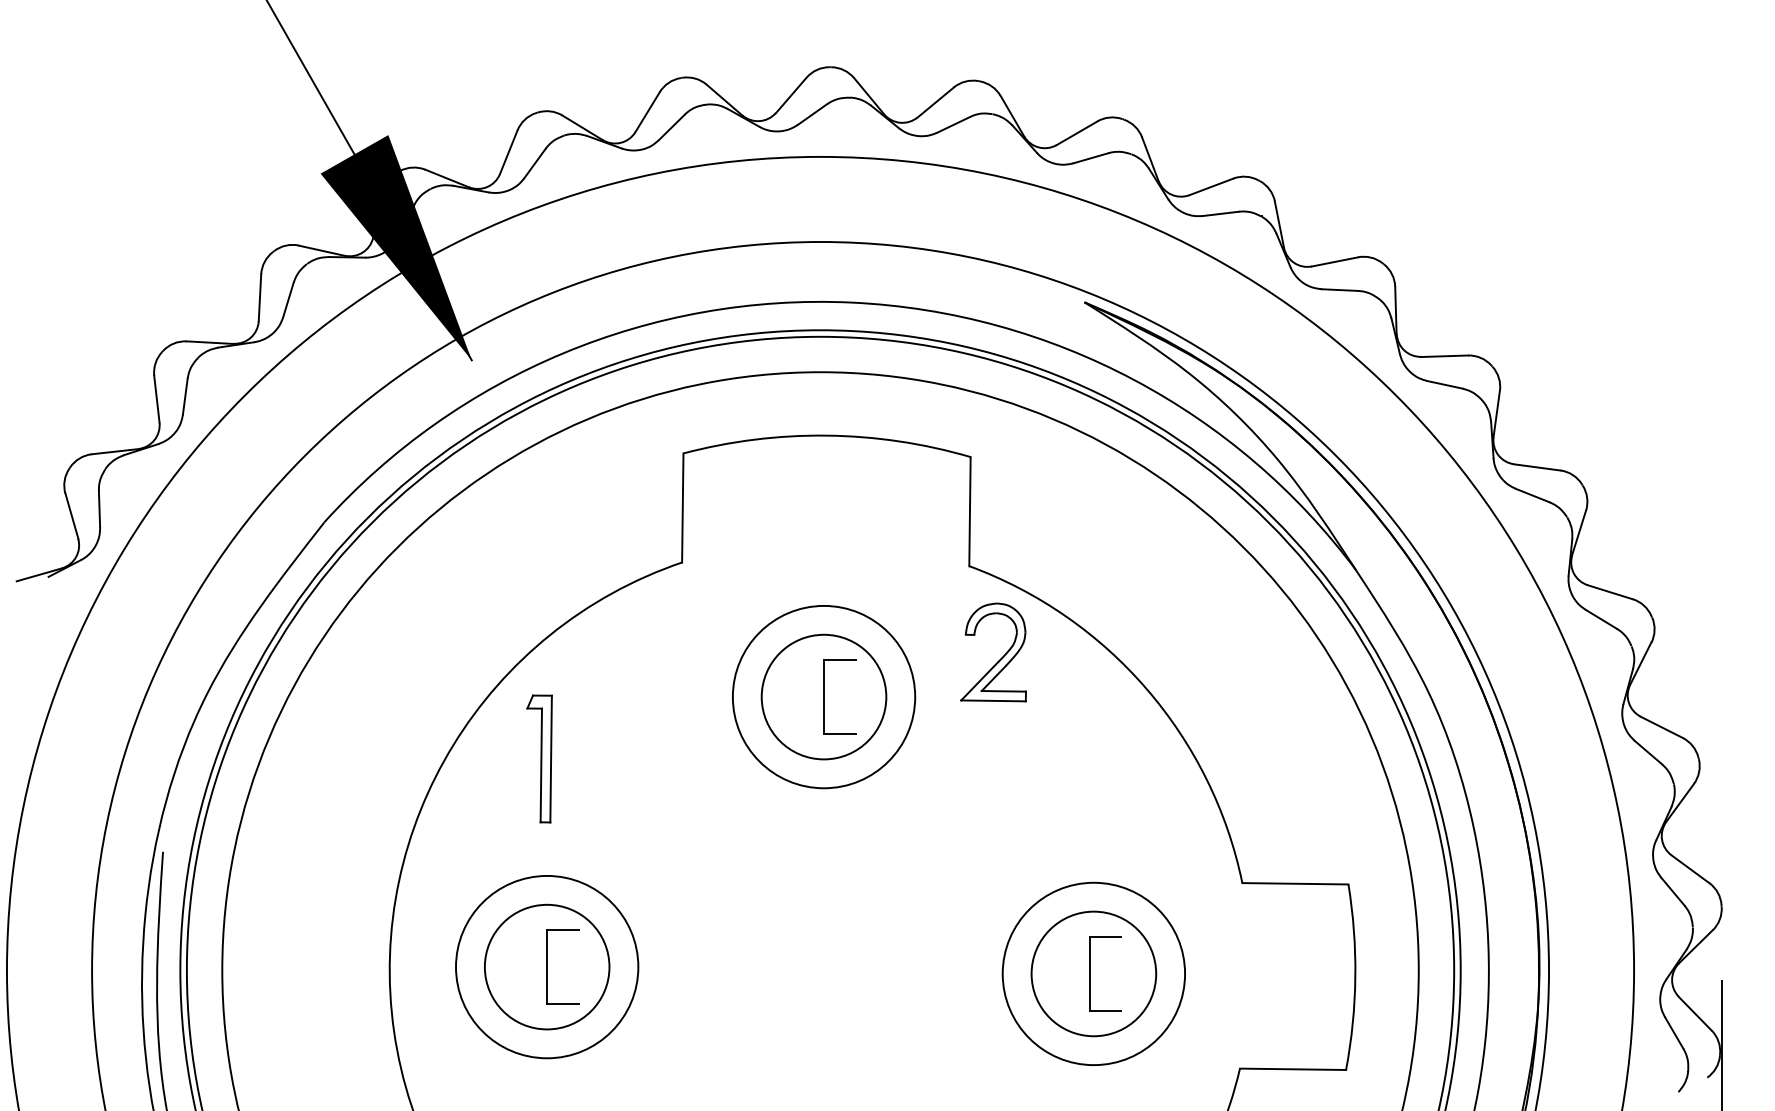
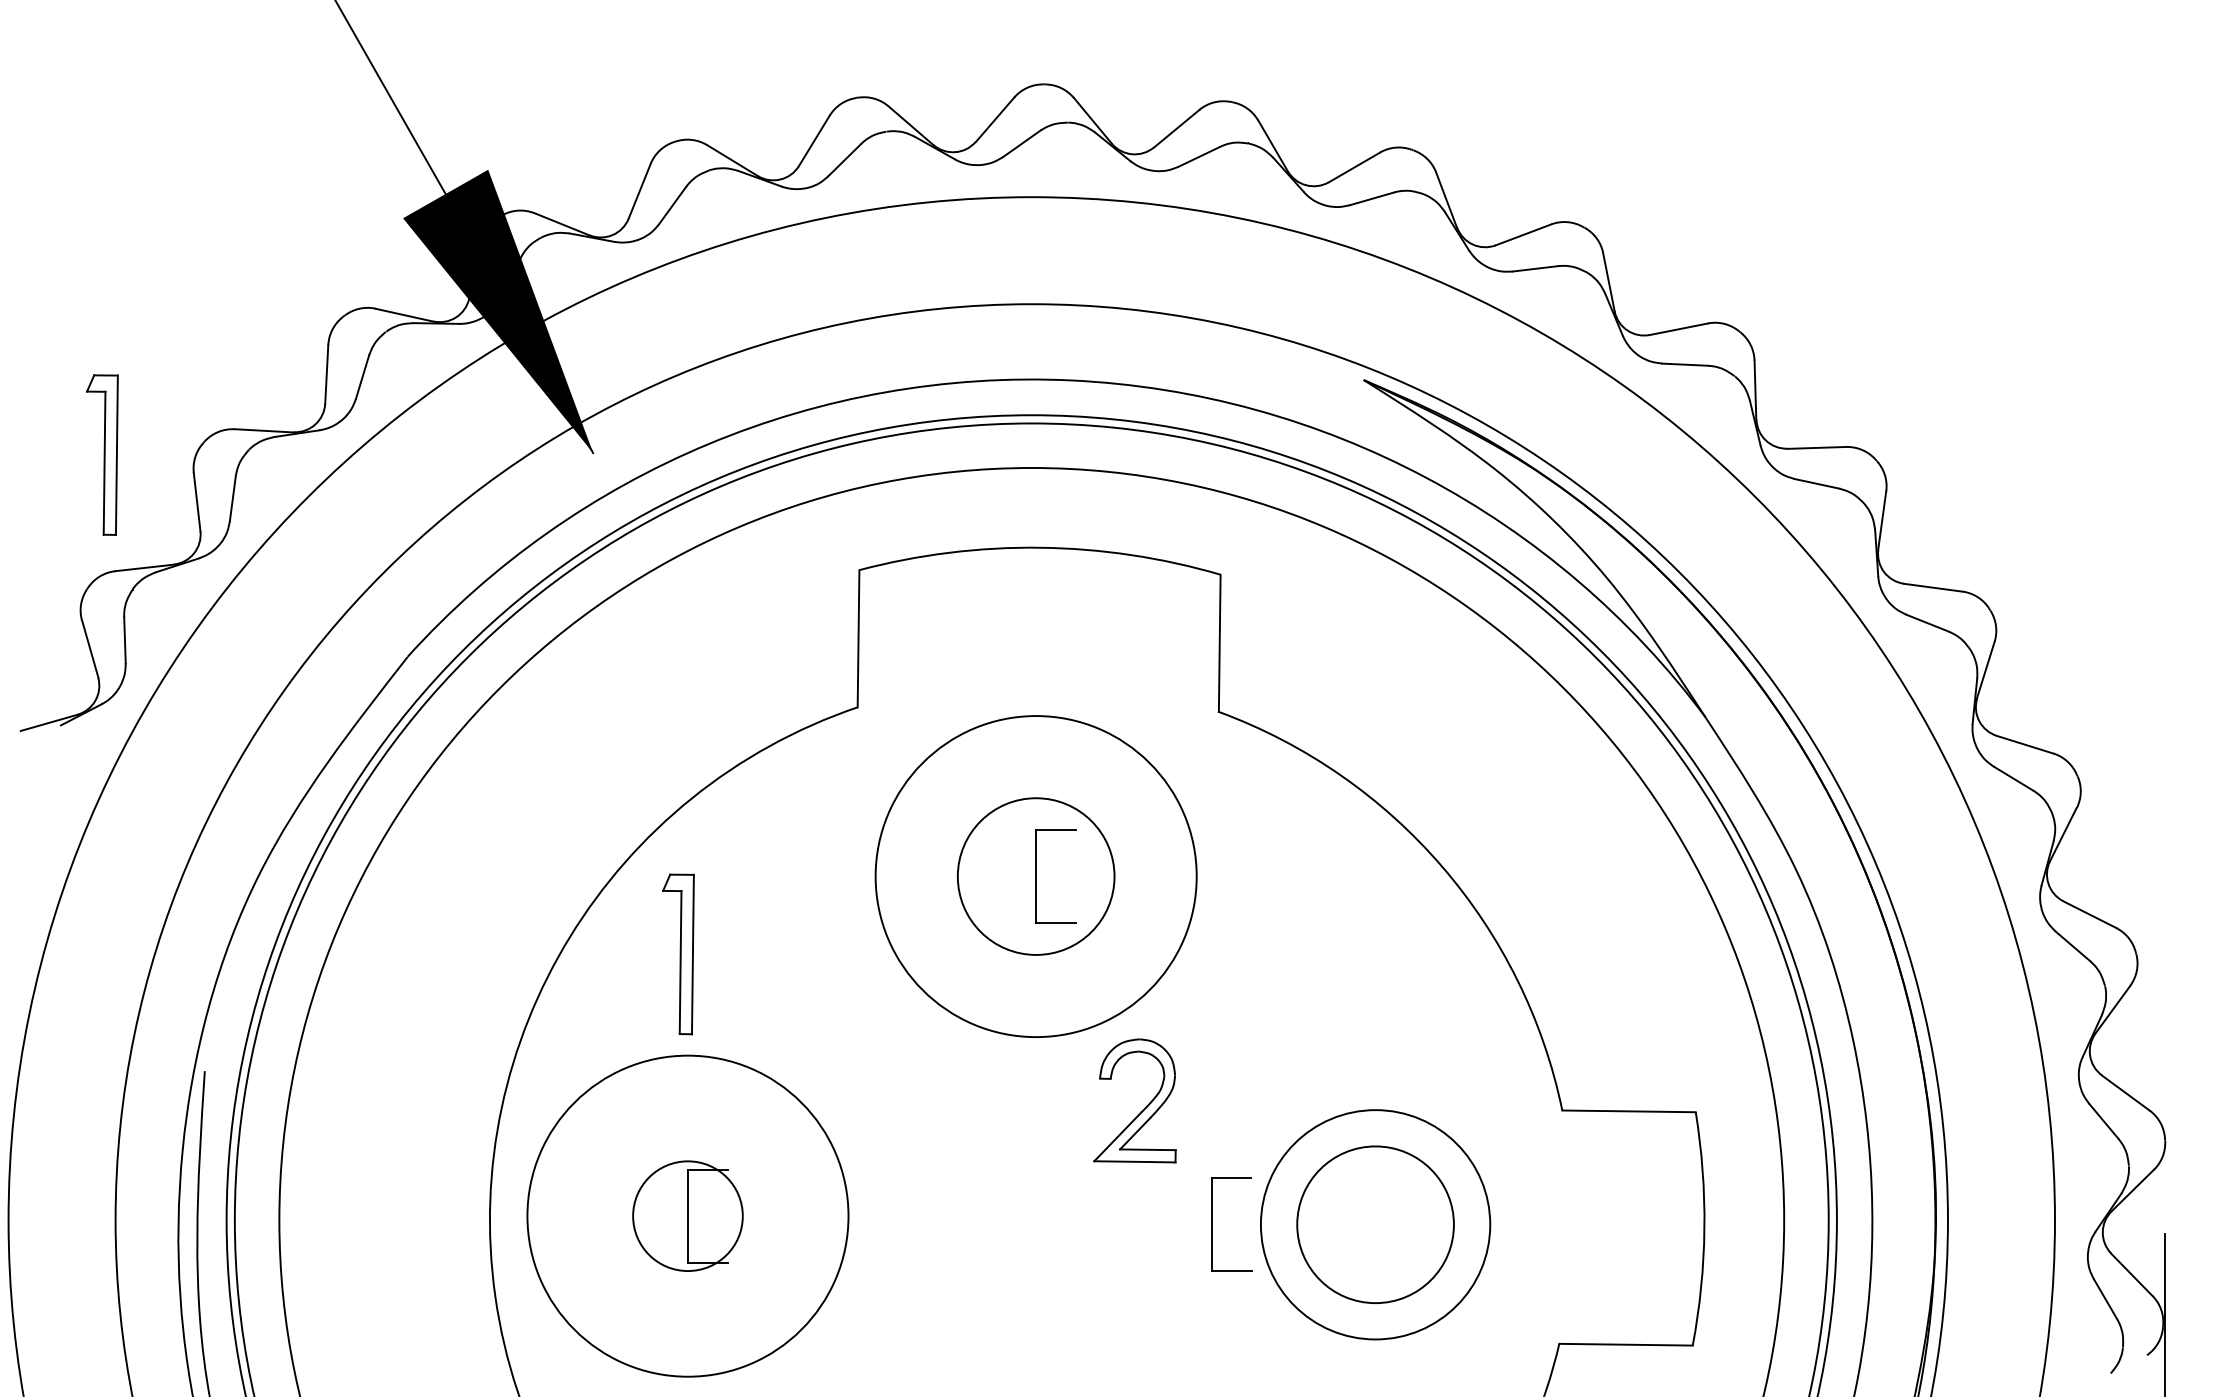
part: (81, 361) -> (102, 454), added
part: (1000, 658) -> (1143, 1108), moved
circle: (823, 696) -> (1035, 875), size x1.4
circle: (546, 966) -> (687, 1215), size x0.7
circle: (547, 966) -> (688, 1215), size x1.4
part: (1090, 973) -> (1212, 1224), moved

